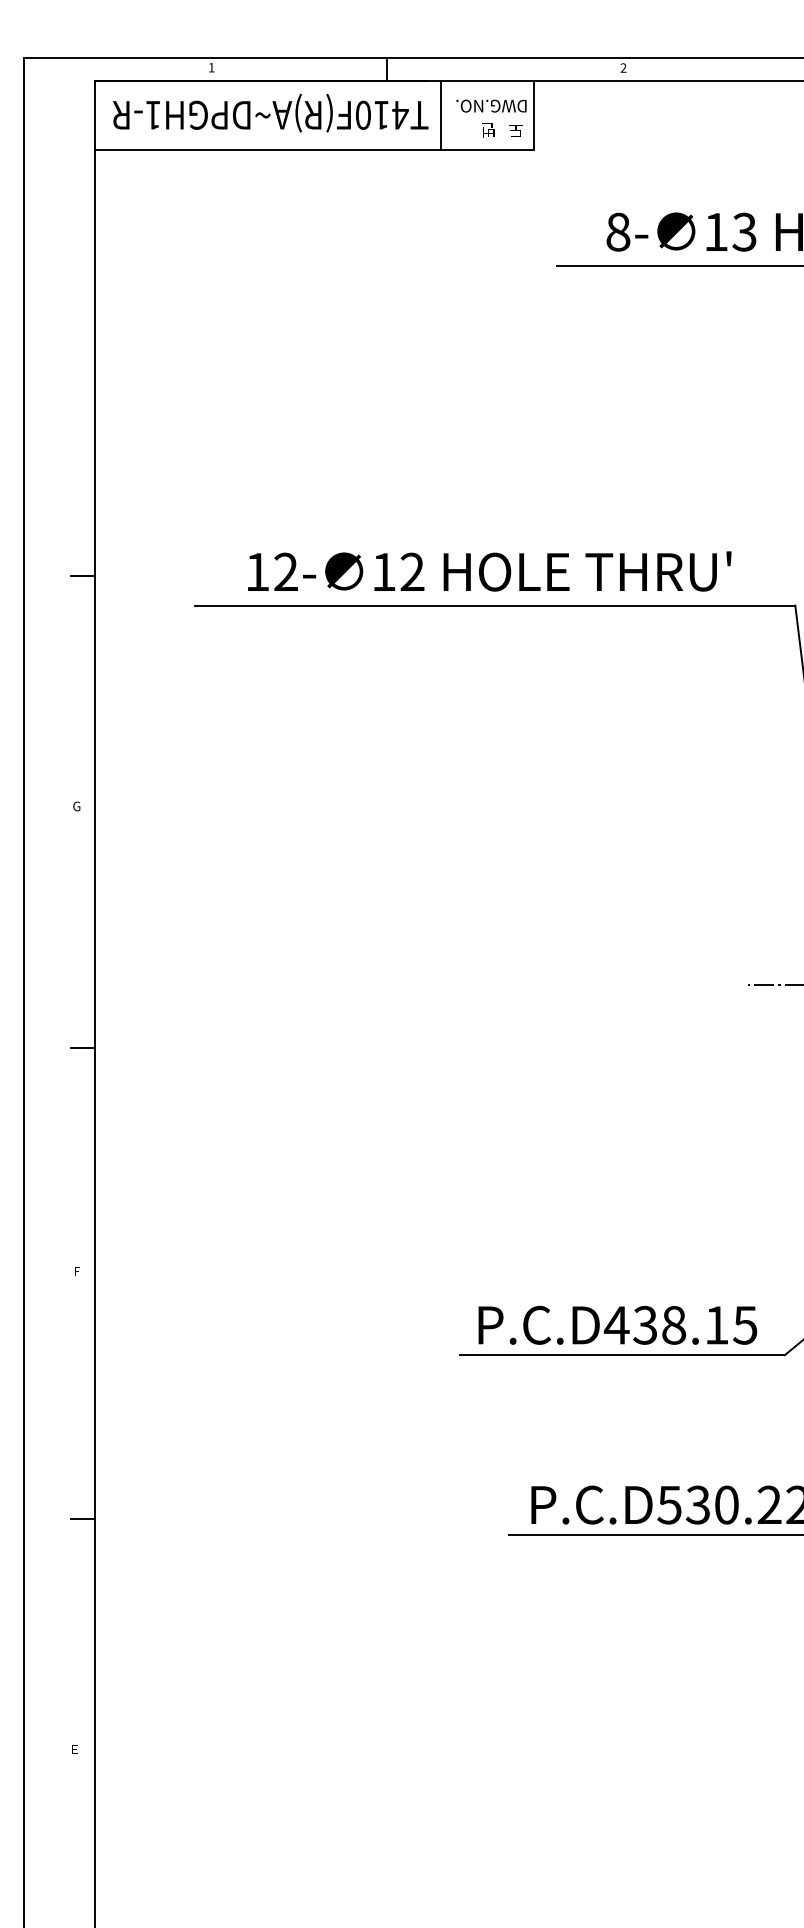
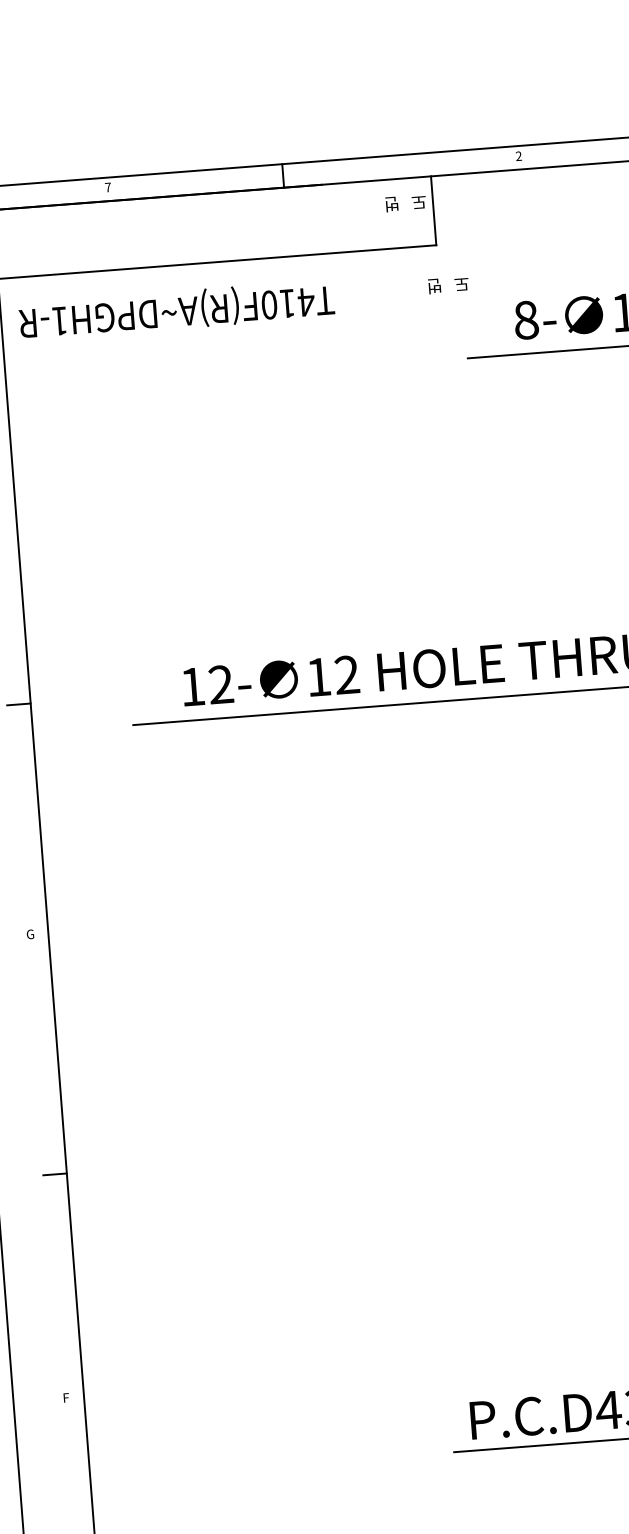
text: (211, 67) -> (108, 187), 1 -> 7
text: (491, 106) -> (390, 204), DWG.NO. -> 도   번
text: (270, 112) -> (176, 309), moved
line: (440, 115) -> (340, 217), removed
text: (502, 130) -> (448, 285), moved

